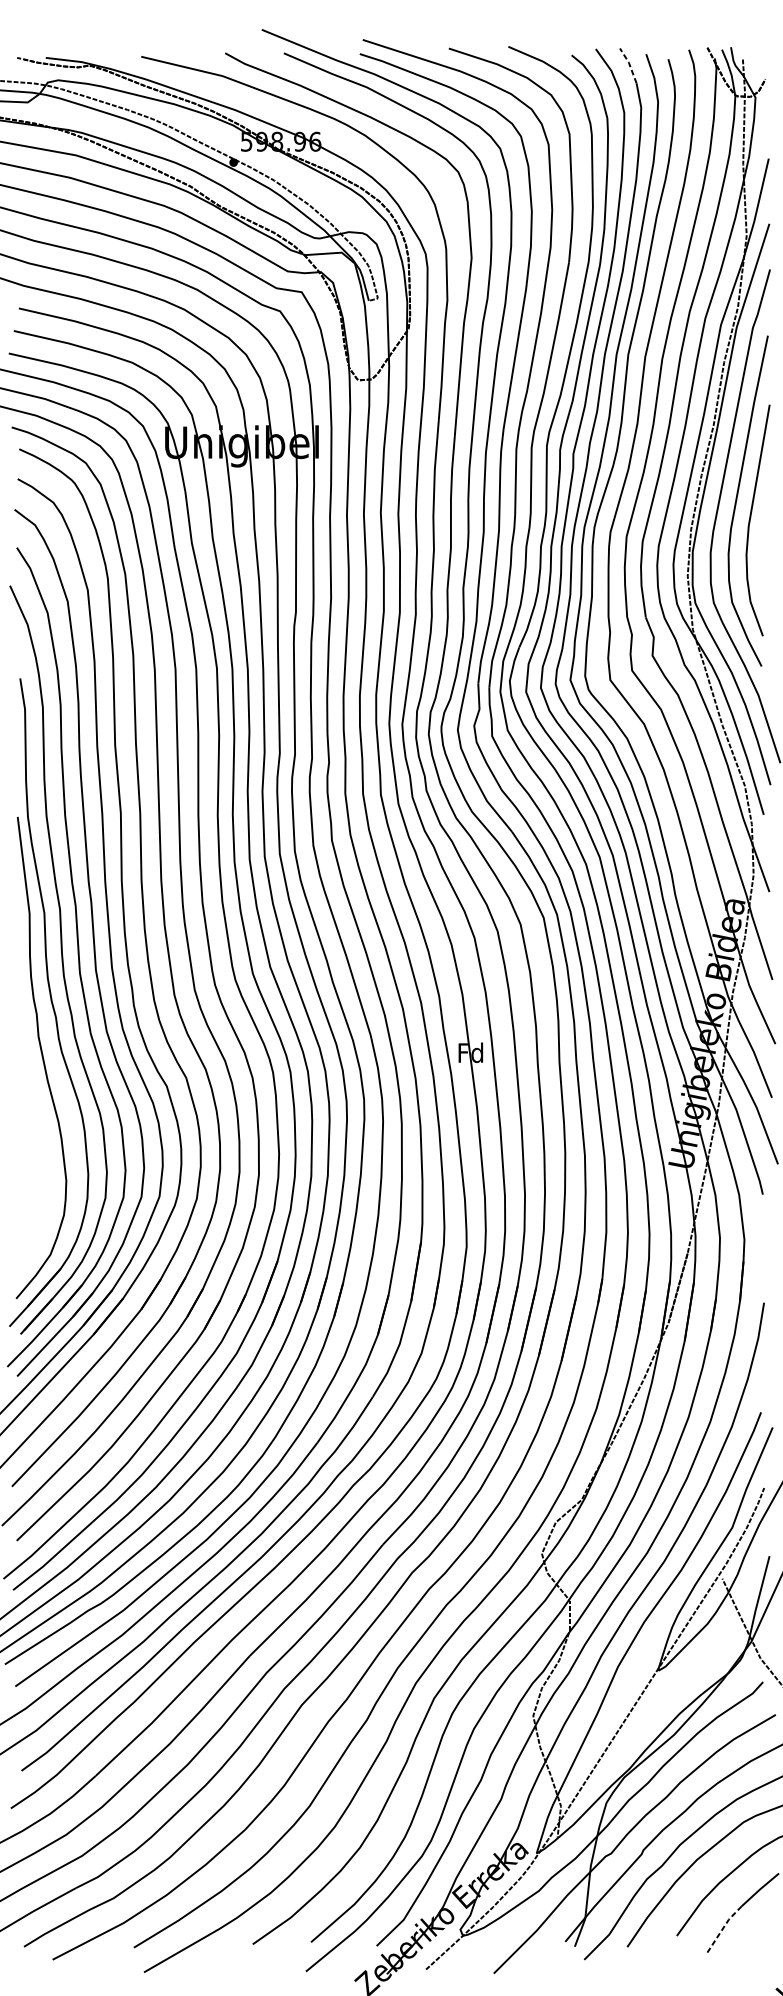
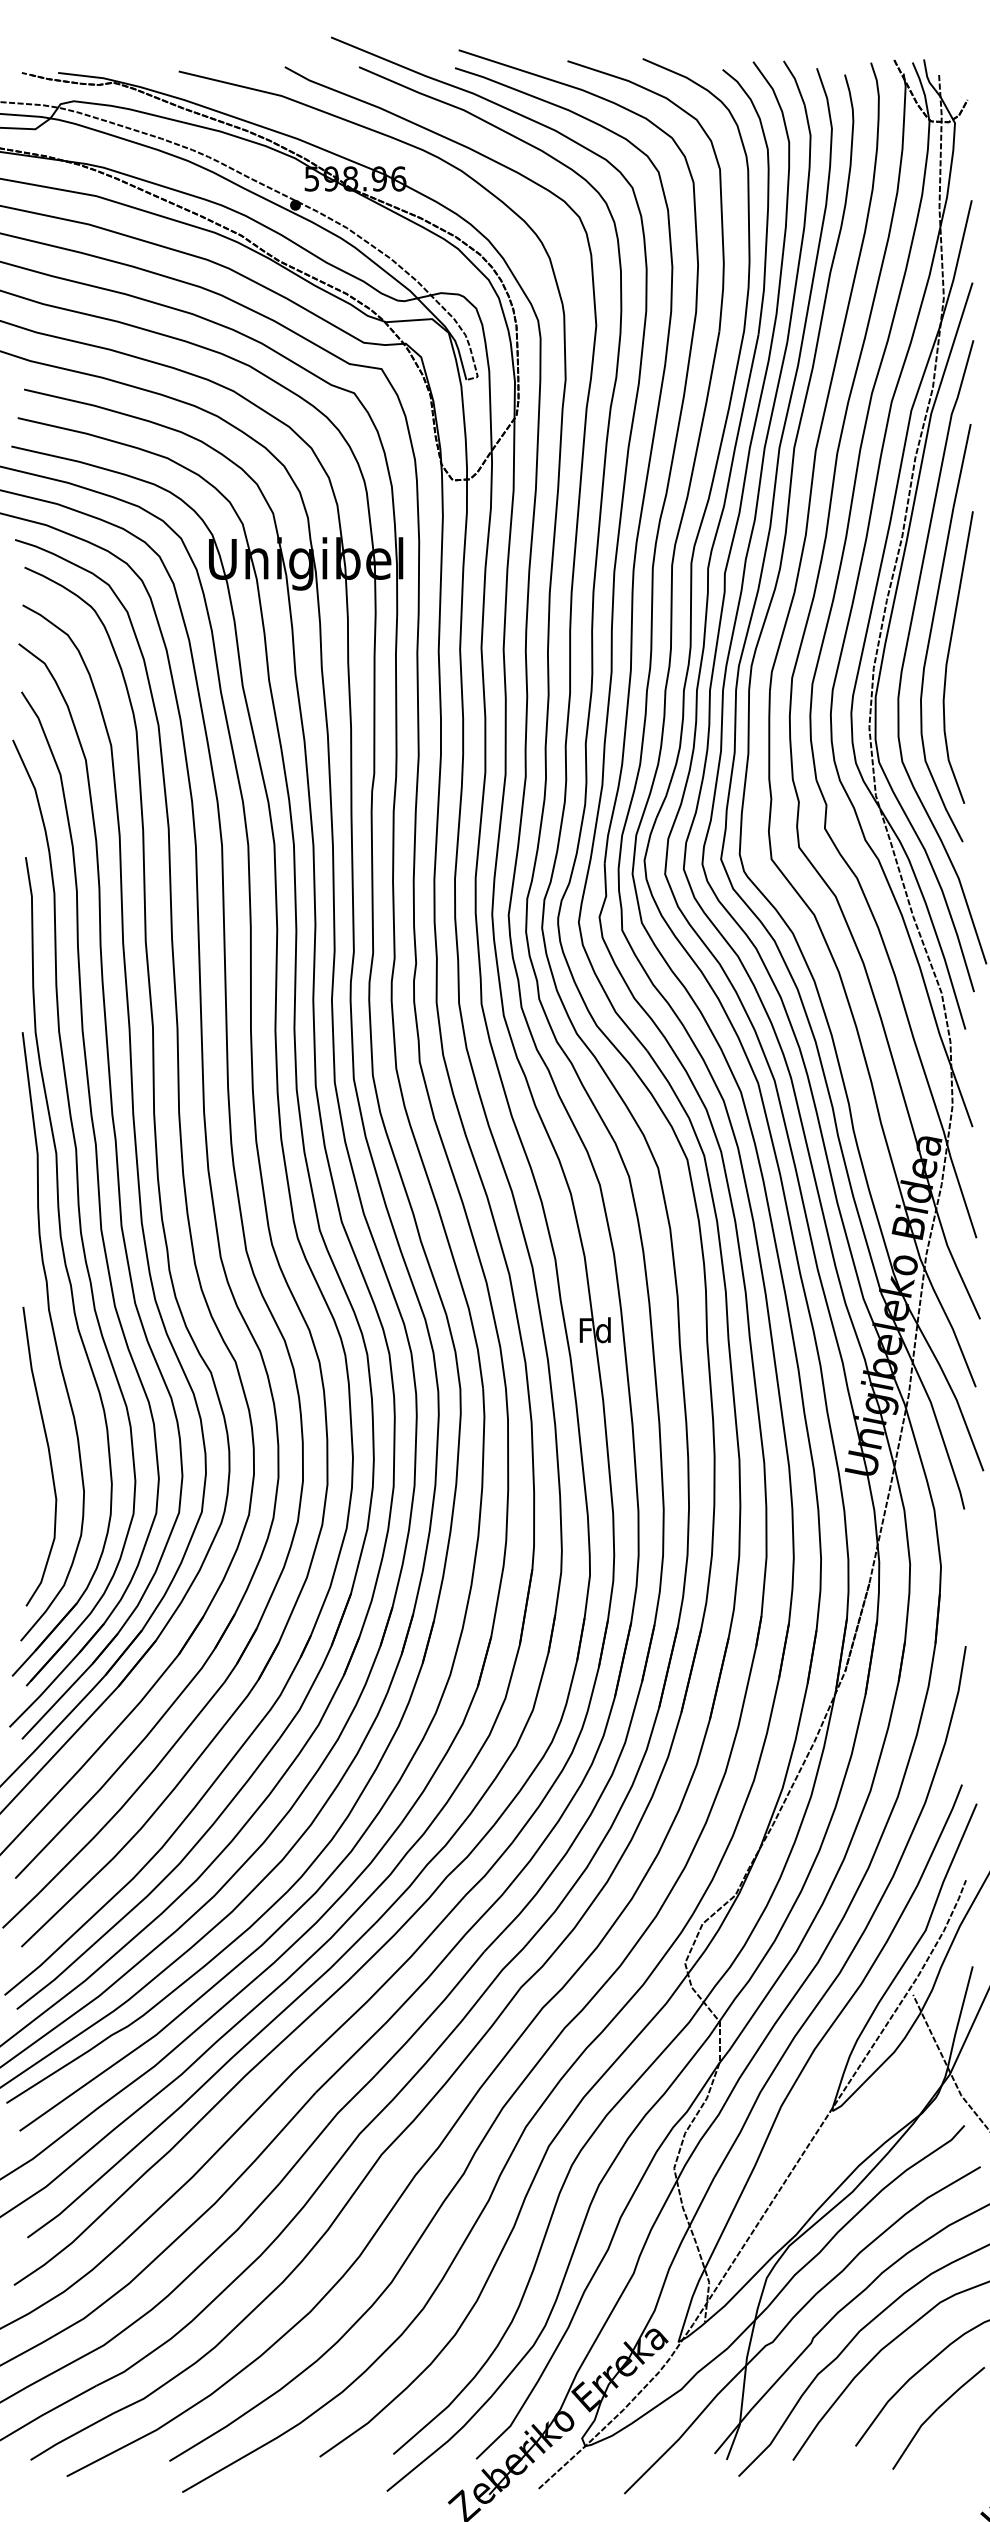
line: (629, 64) -> (795, 81), dashed -> solid
curve: (38, 1151) -> (48, 1455), added
line: (722, 1928) -> (913, 2437), dashed -> solid

